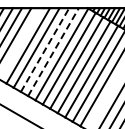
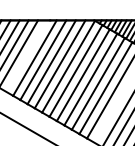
line: (45, 49) -> (52, 61), dashed -> solid
line: (53, 52) -> (60, 64), dashed -> solid

